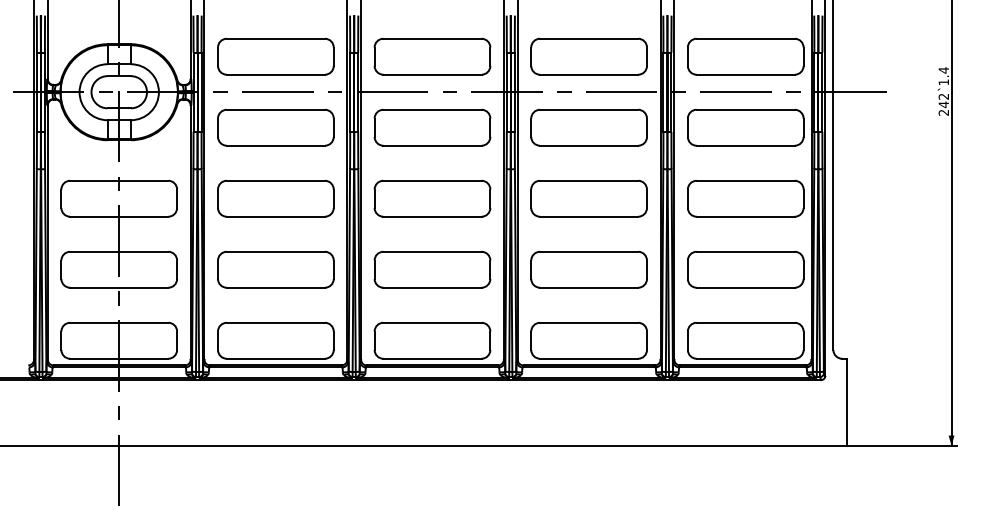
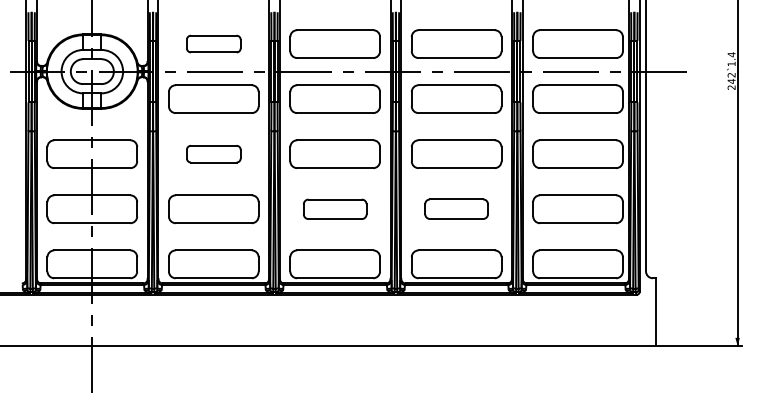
part: (275, 56) -> (213, 43), size x0.6
part: (275, 198) -> (213, 154), size x0.6
part: (432, 269) -> (335, 209), size x0.7
part: (588, 269) -> (456, 209), size x0.7

